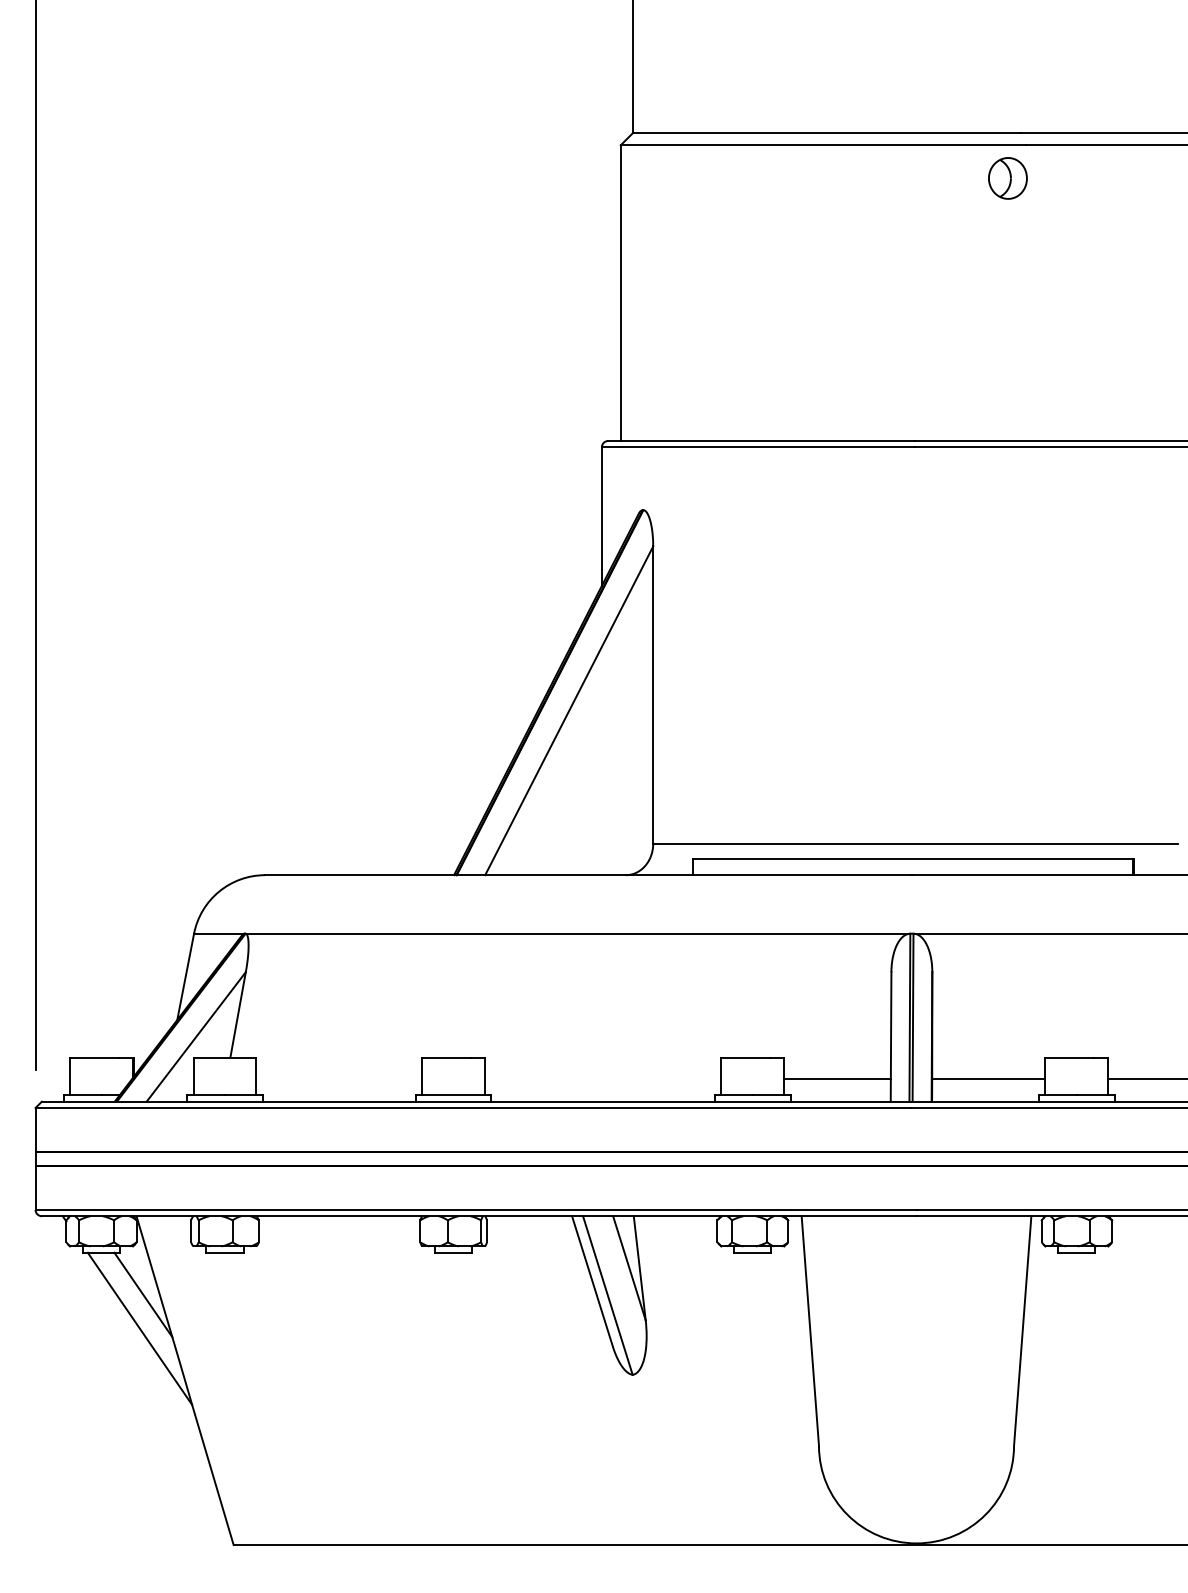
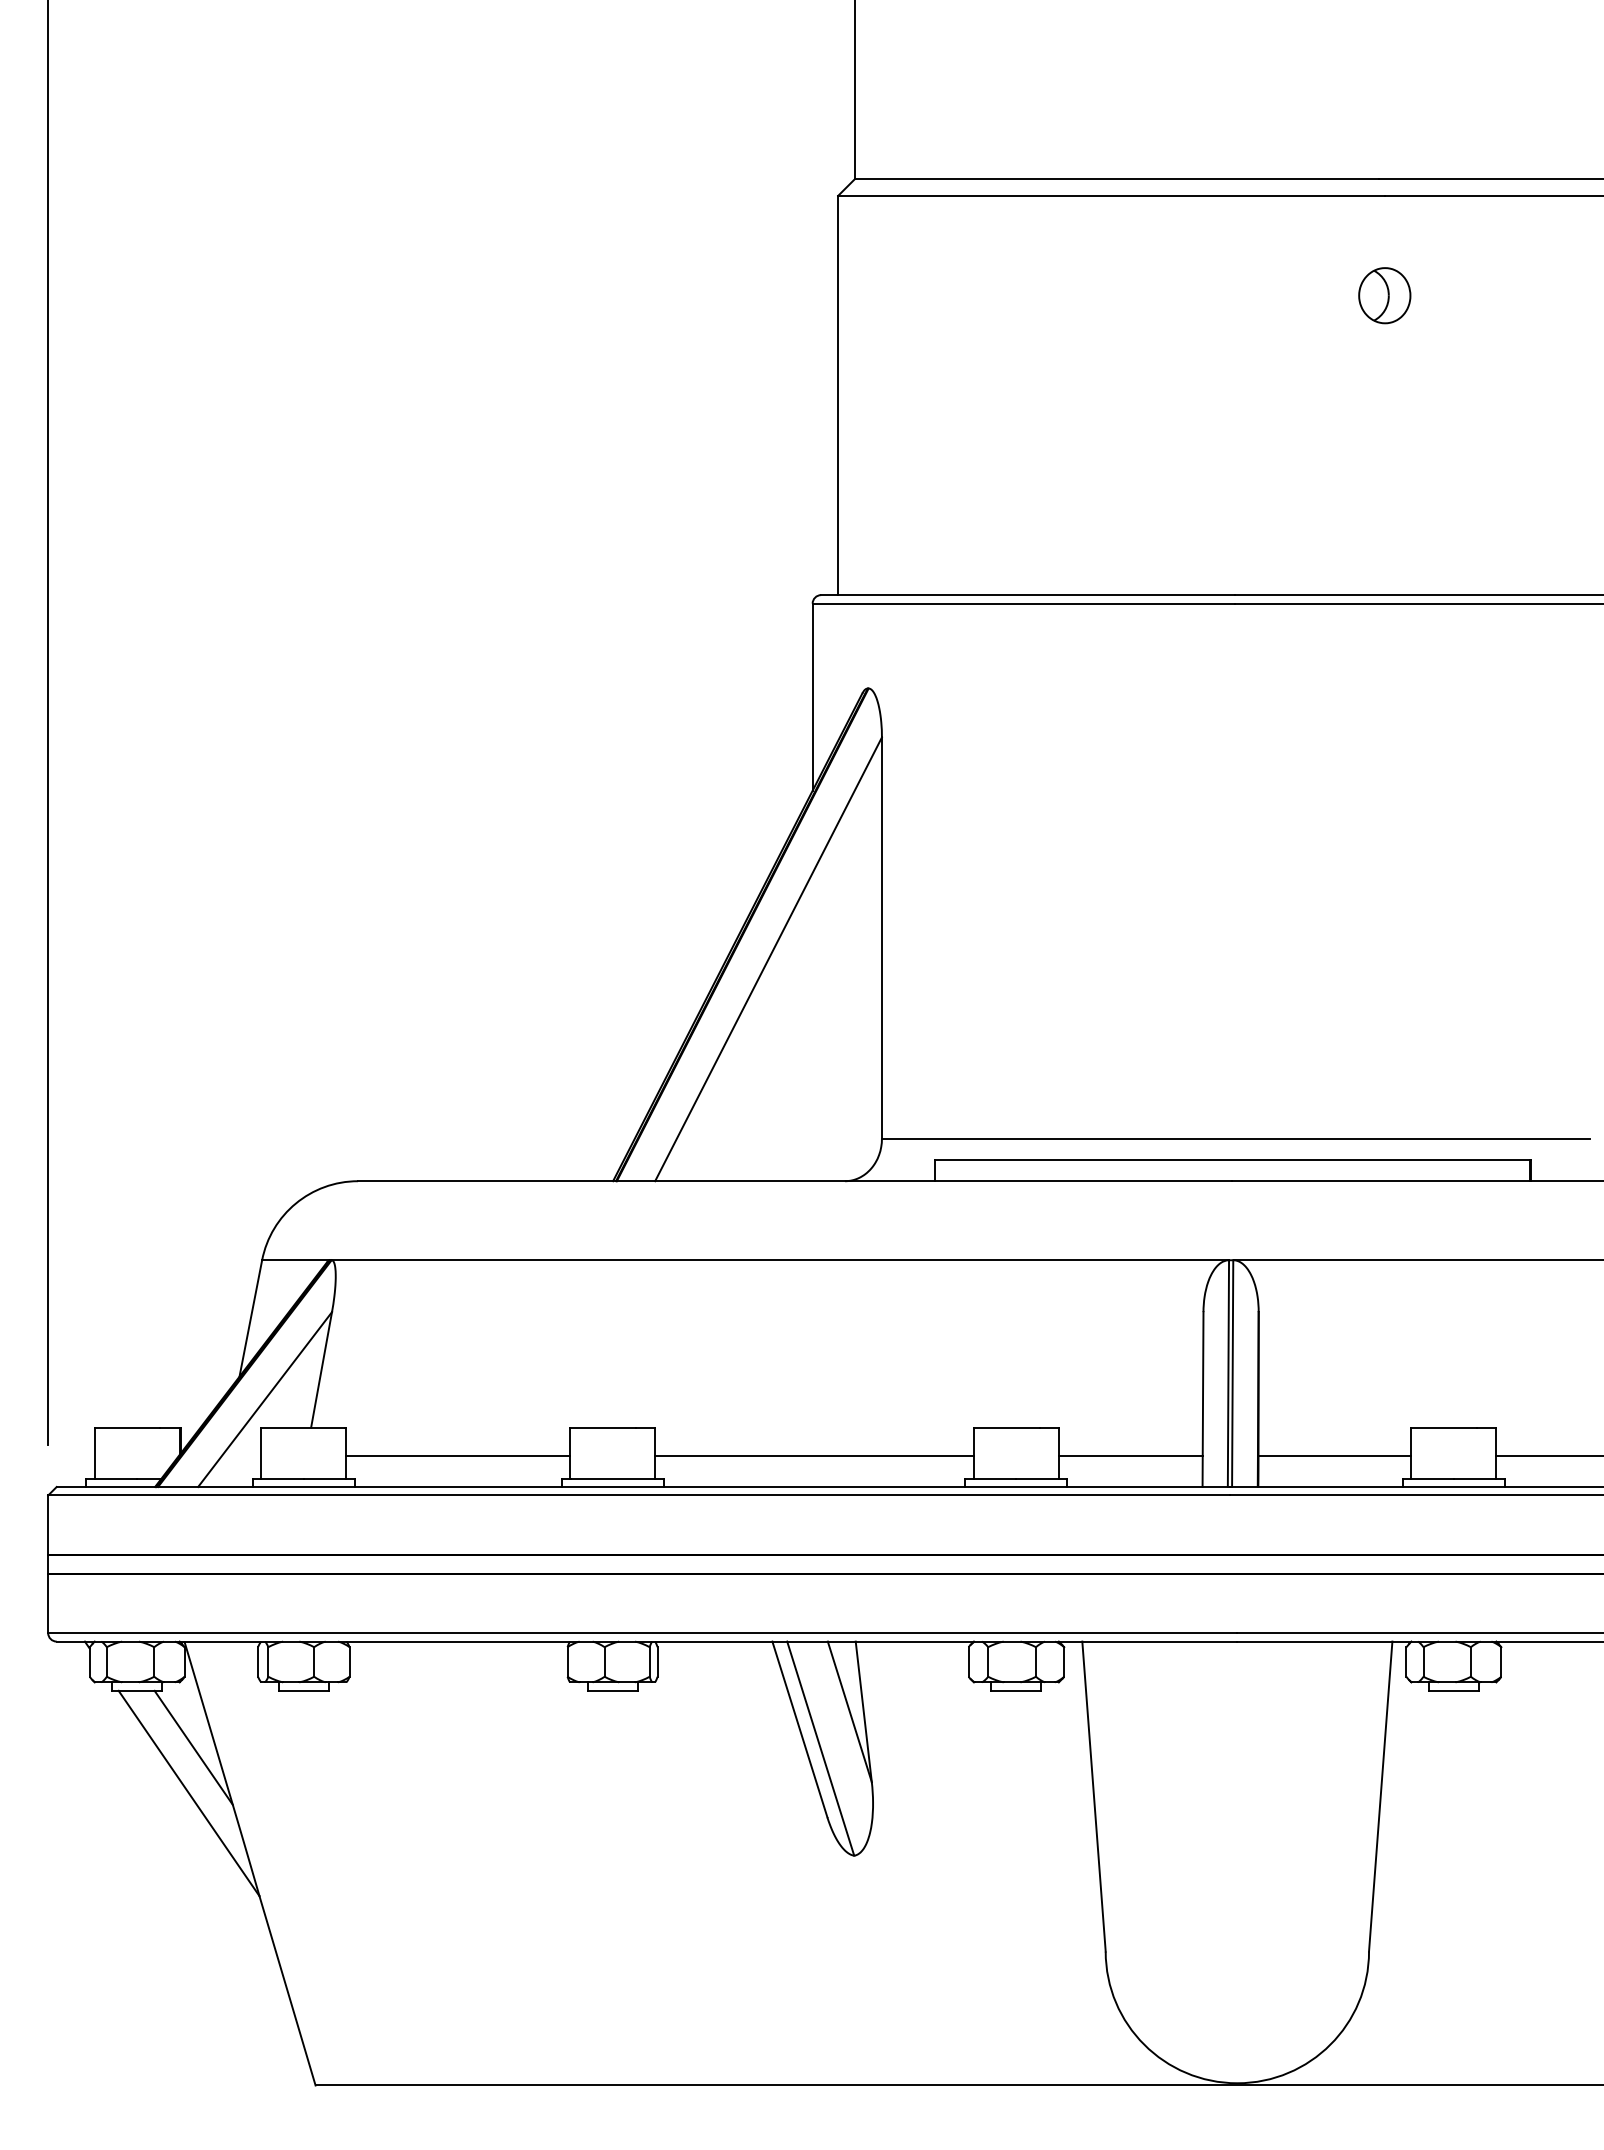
part: (1007, 178) -> (1384, 295), moved
line: (339, 1079) -> (458, 1456), added
line: (603, 1079) -> (814, 1456), added

